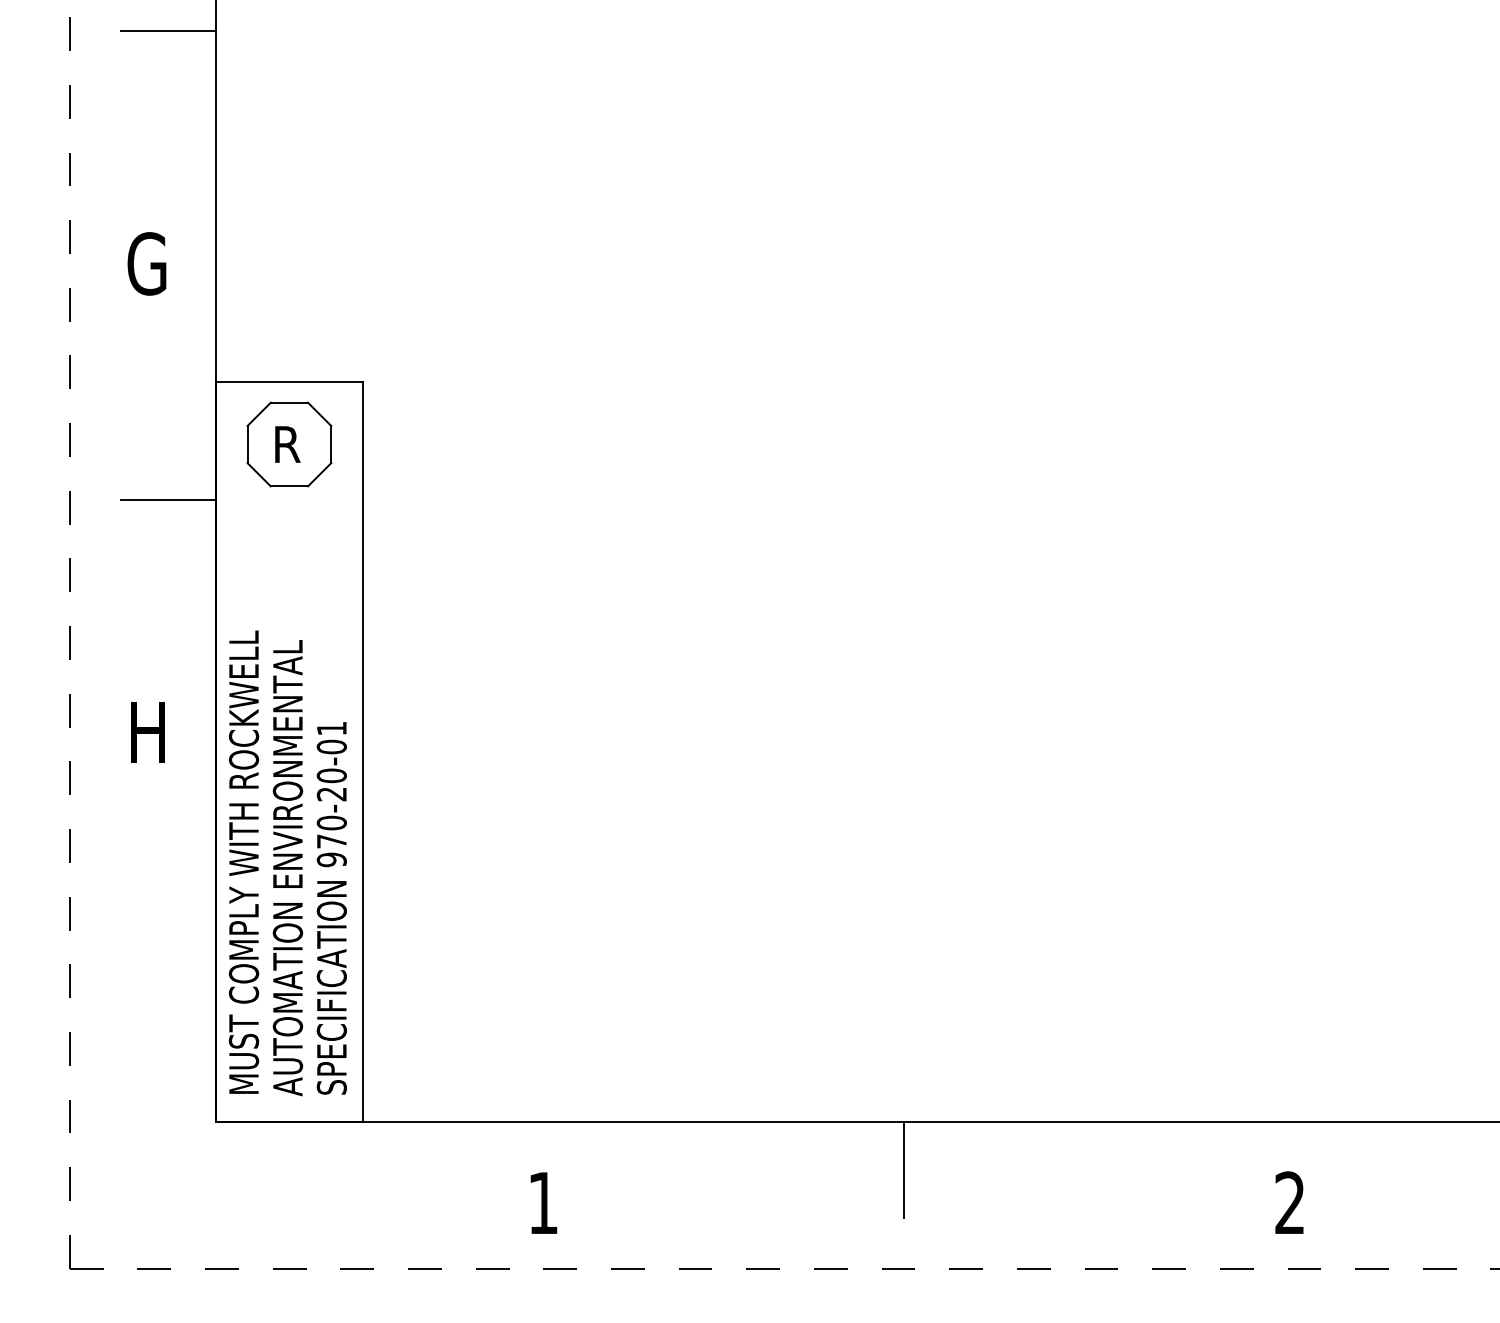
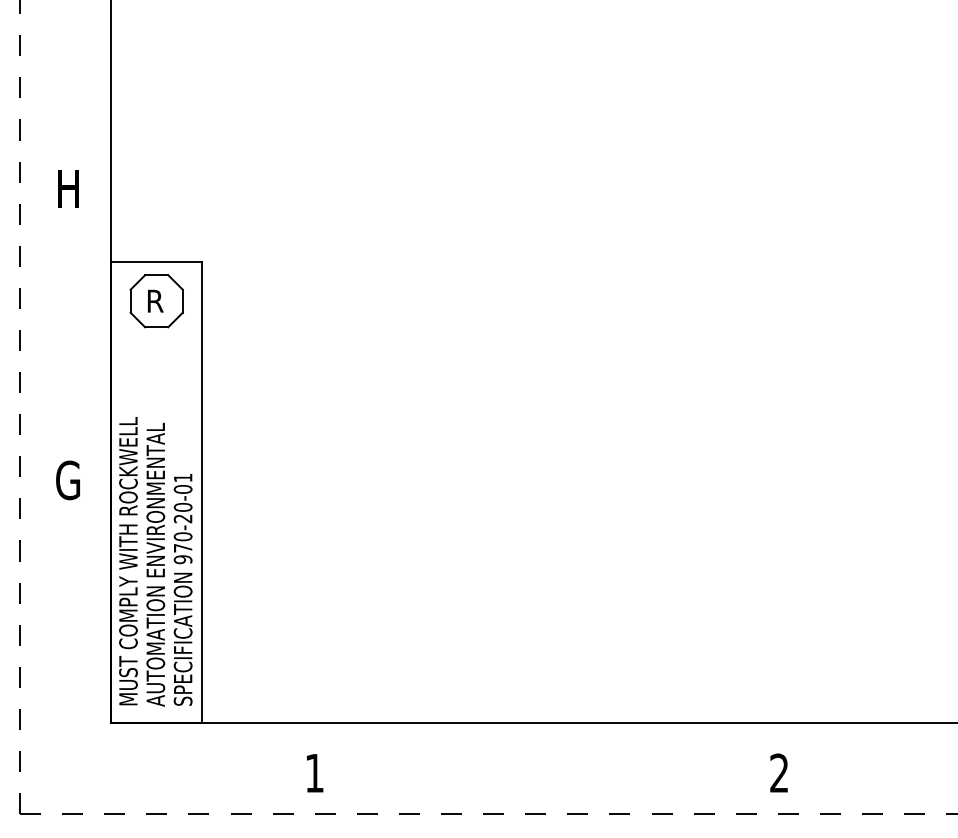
line: (168, 31) -> (81, 44), removed
text: (147, 263) -> (68, 188), G -> H
line: (168, 499) -> (81, 335), removed
text: (147, 732) -> (68, 480), H -> G
line: (904, 1169) -> (539, 752), removed

